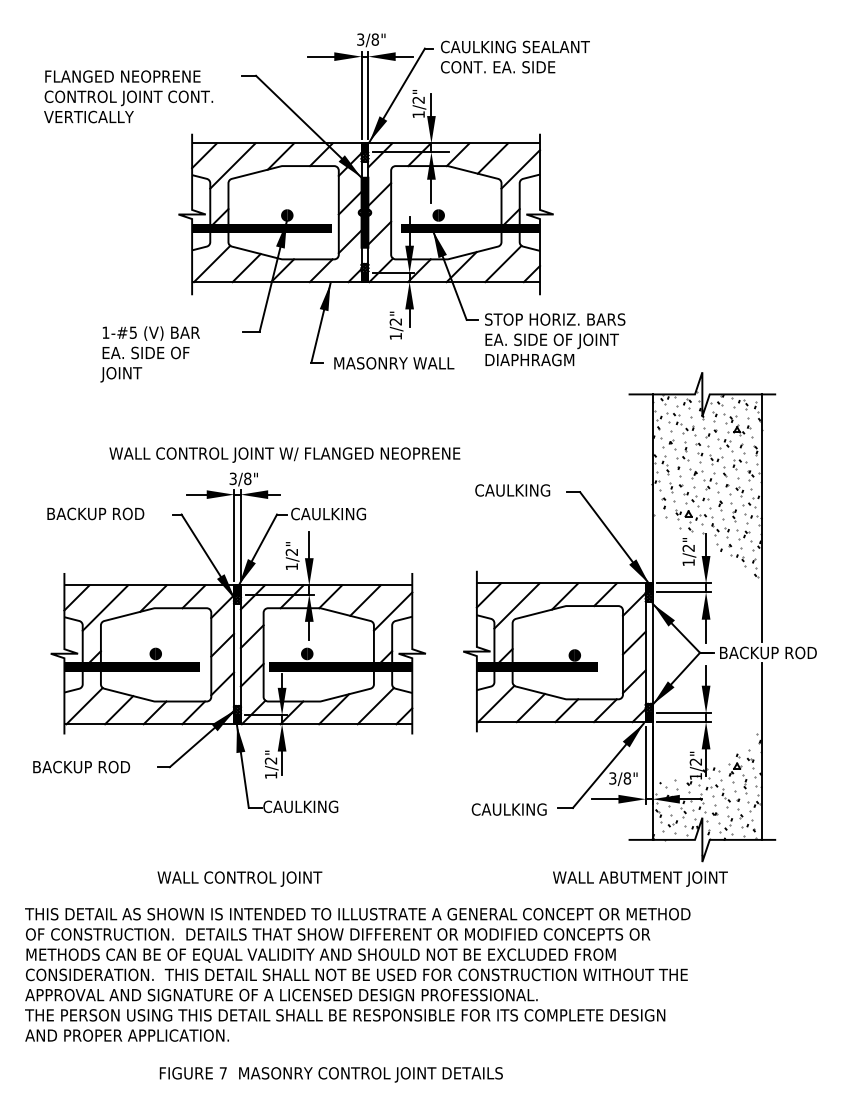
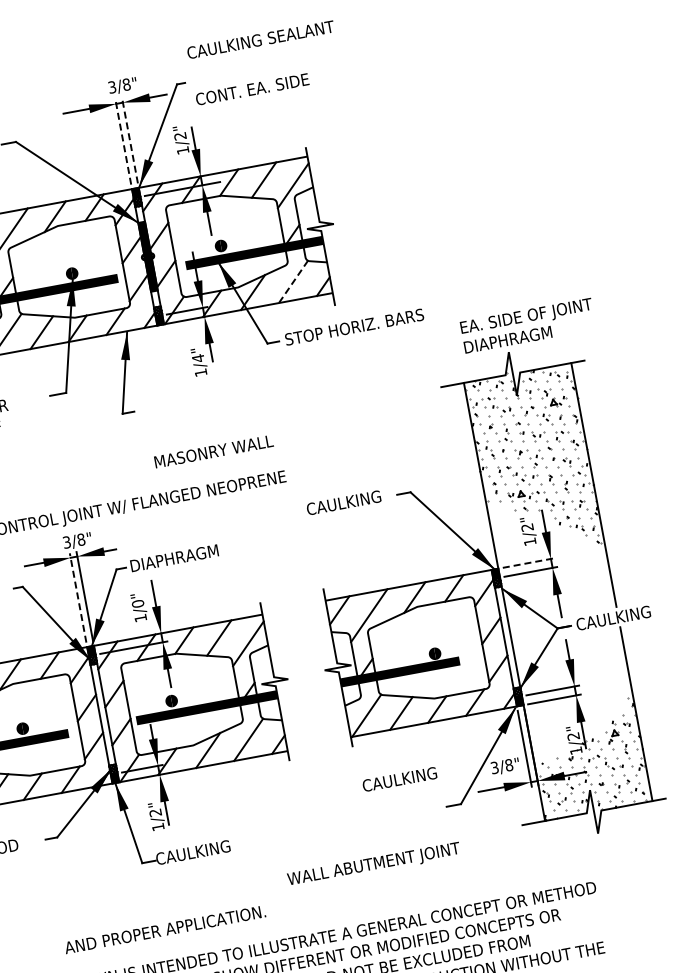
text: (515, 46) -> (260, 39), moved
line: (361, 94) -> (123, 141), solid -> dashed
line: (368, 94) -> (129, 139), solid -> dashed
line: (503, 263) -> (293, 281), solid -> dashed
text: (395, 321) -> (197, 358), 1/2" -> 1/4"
text: (551, 349) -> (527, 325), moved
text: (394, 363) -> (214, 451), moved
text: (335, 513) -> (173, 557), CAULKING -> DIAPHRAGM
line: (234, 535) -> (78, 597), solid -> dashed
text: (291, 551) -> (137, 603), 1/2" -> 1/0"
line: (683, 583) -> (528, 563), solid -> dashed
text: (767, 652) -> (623, 615), BACKUP ROD -> CAULKING
text: (508, 809) -> (399, 779), moved
text: (258, 878) -> (164, 930), WALL CONTROL JOINT -> AND PROPER APPLICATION.
text: (640, 878) -> (374, 864), moved

